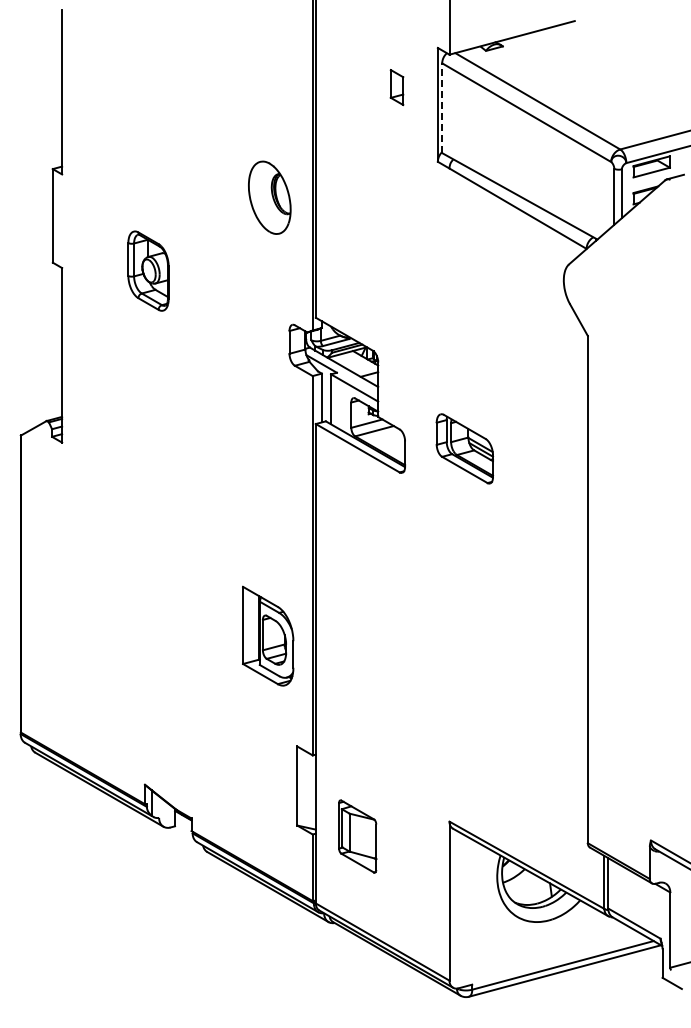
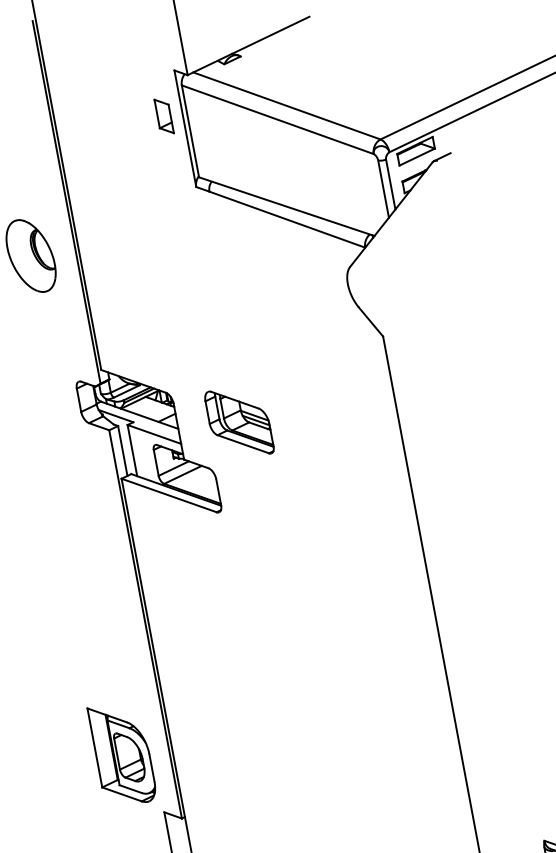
part: (396, 87) -> (163, 116), moved
line: (442, 108) -> (190, 131), dashed -> solid
part: (464, 448) -> (238, 422), moved
part: (268, 635) -> (122, 753), moved

